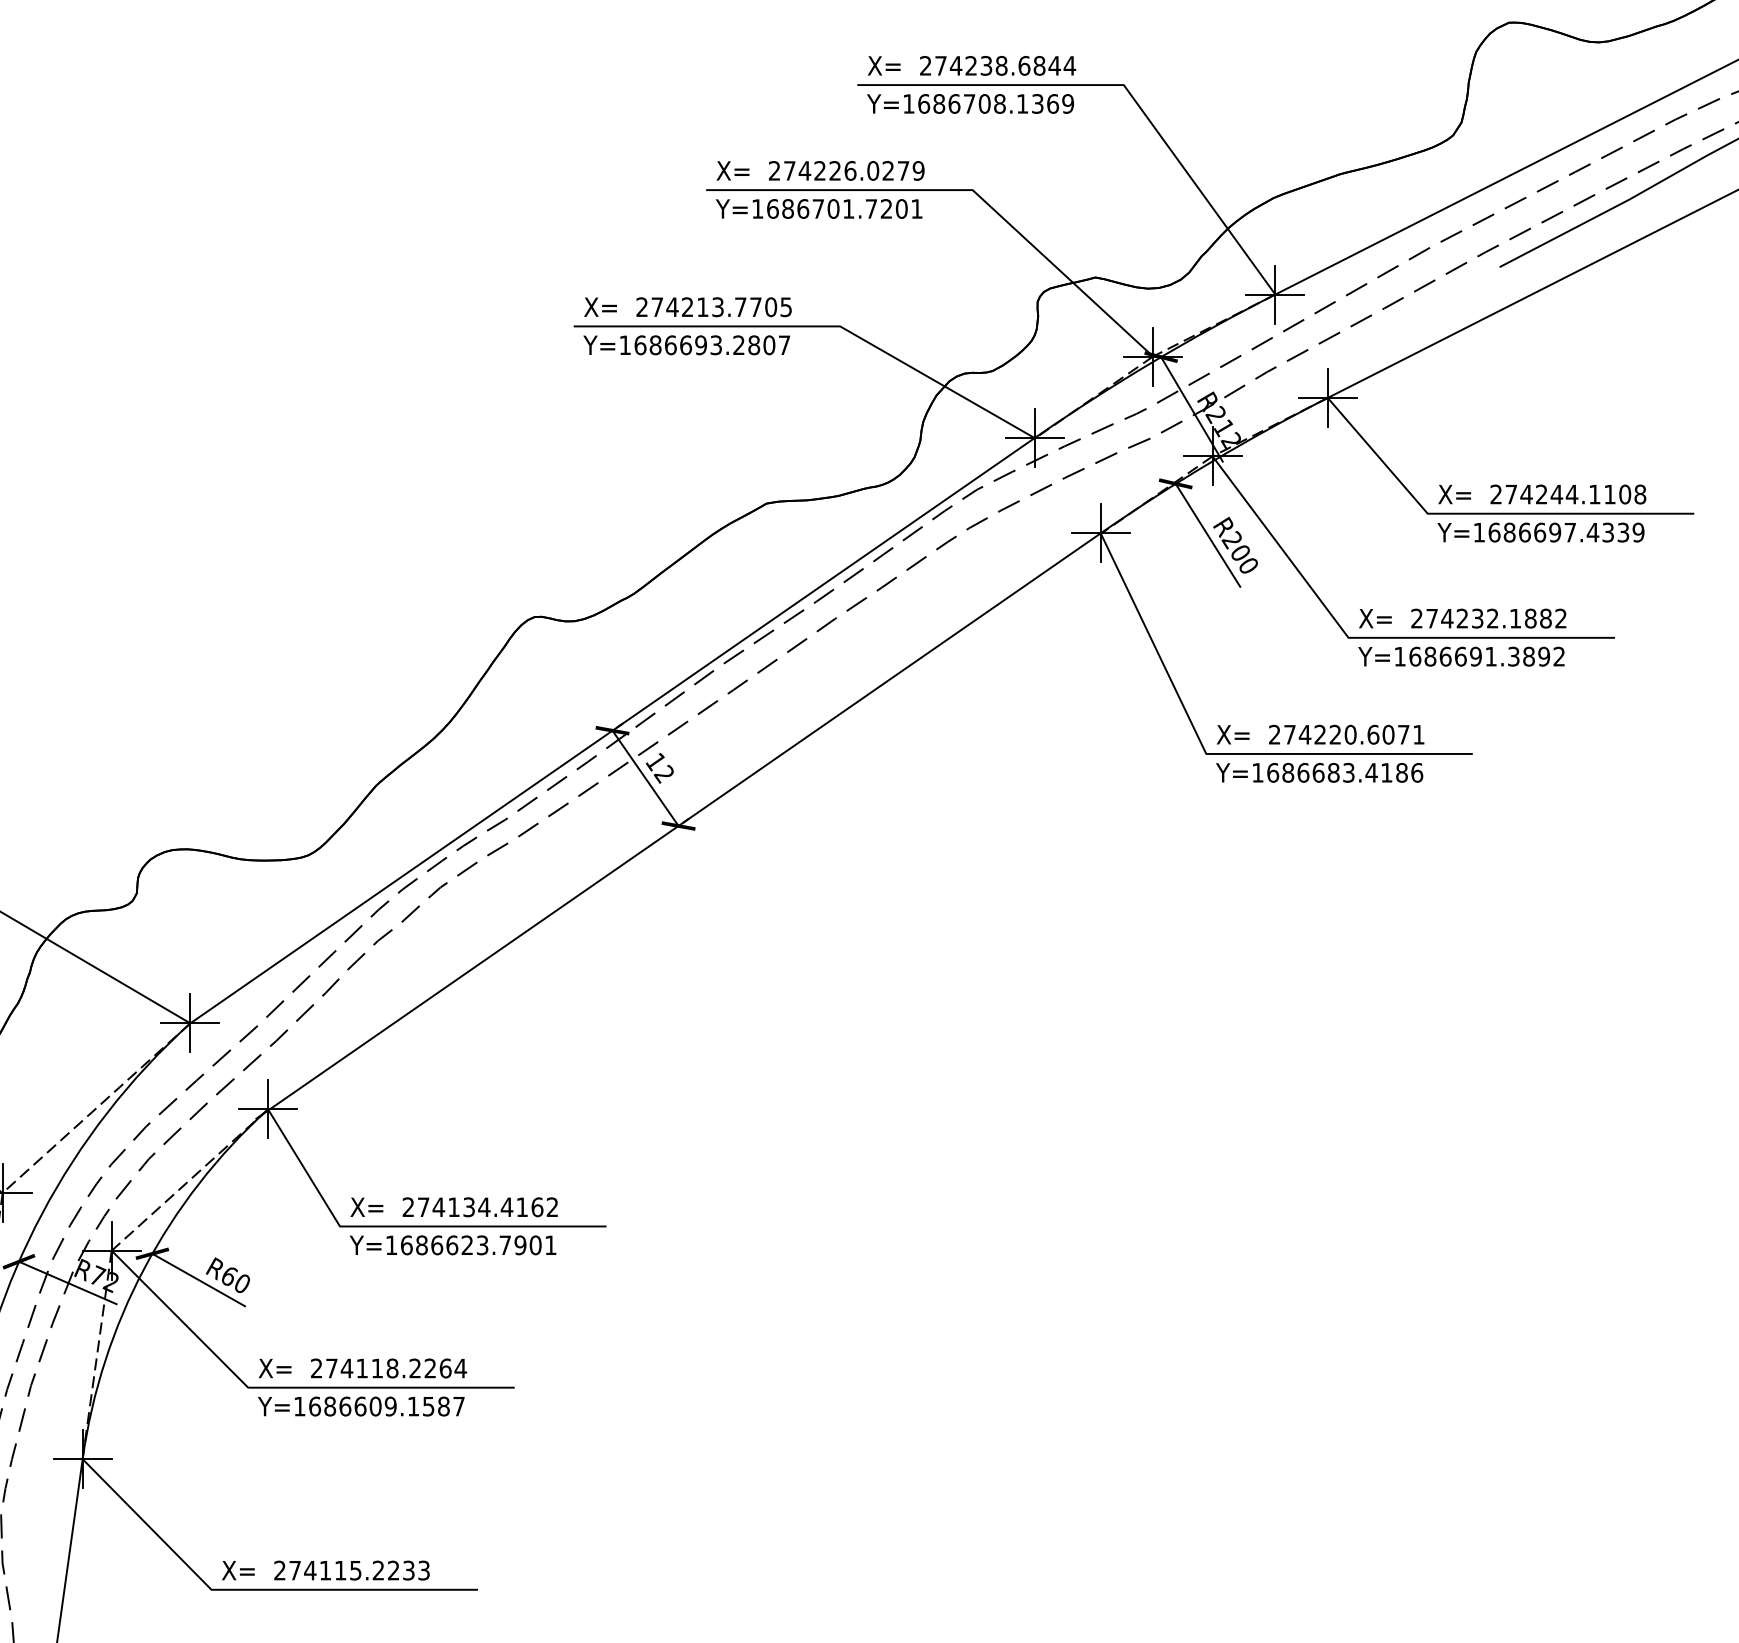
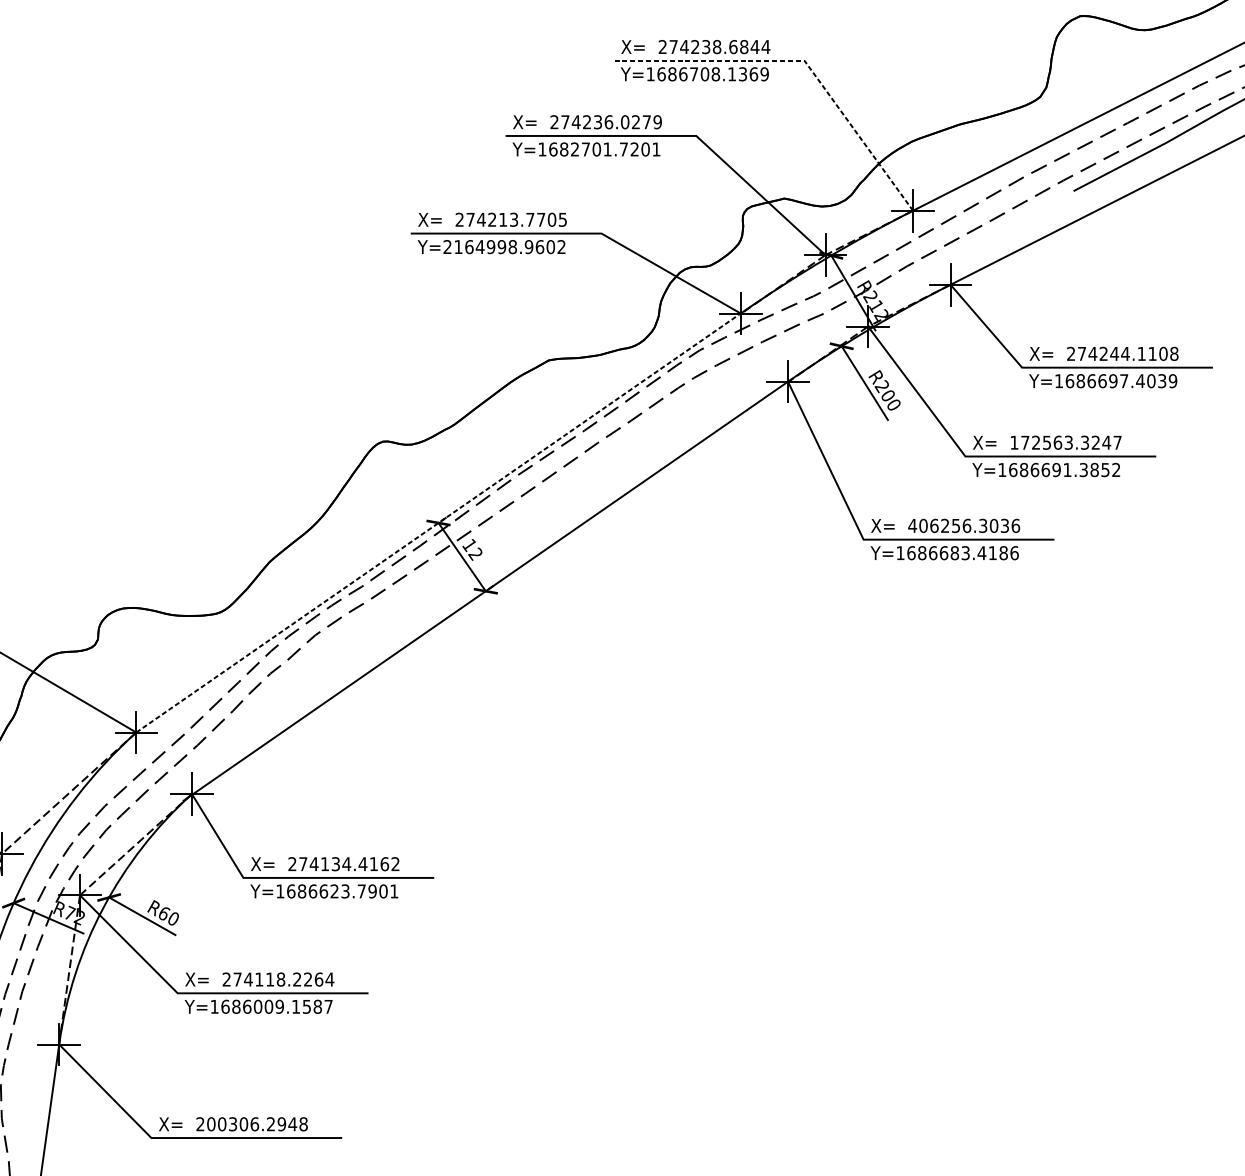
line: (1119, 85) -> (801, 61), solid -> dashed
text: (834, 170) -> (597, 121), 274226.0279 -> 274236.0279
text: (803, 208) -> (575, 149), Y=1686701.7201 -> Y=1682701.7201
text: (704, 345) -> (504, 247), Y=1686693.2807 -> Y=2164998.9602
text: (1608, 532) -> (1151, 381), Y=1686697.4339 -> Y=1686697.4039
text: (1488, 618) -> (1065, 442), 274232.1882 -> 172563.3247
text: (1544, 656) -> (1105, 469), Y=1686691.3892 -> Y=1686691.3852
line: (612, 730) -> (438, 522), solid -> dashed
text: (1346, 734) -> (963, 525), 274220.6071 -> 406256.3036
text: (360, 1406) -> (258, 1006), Y=1686609.1587 -> Y=1686009.1587
text: (359, 1570) -> (257, 1124), 274115.2233 -> 200306.2948

